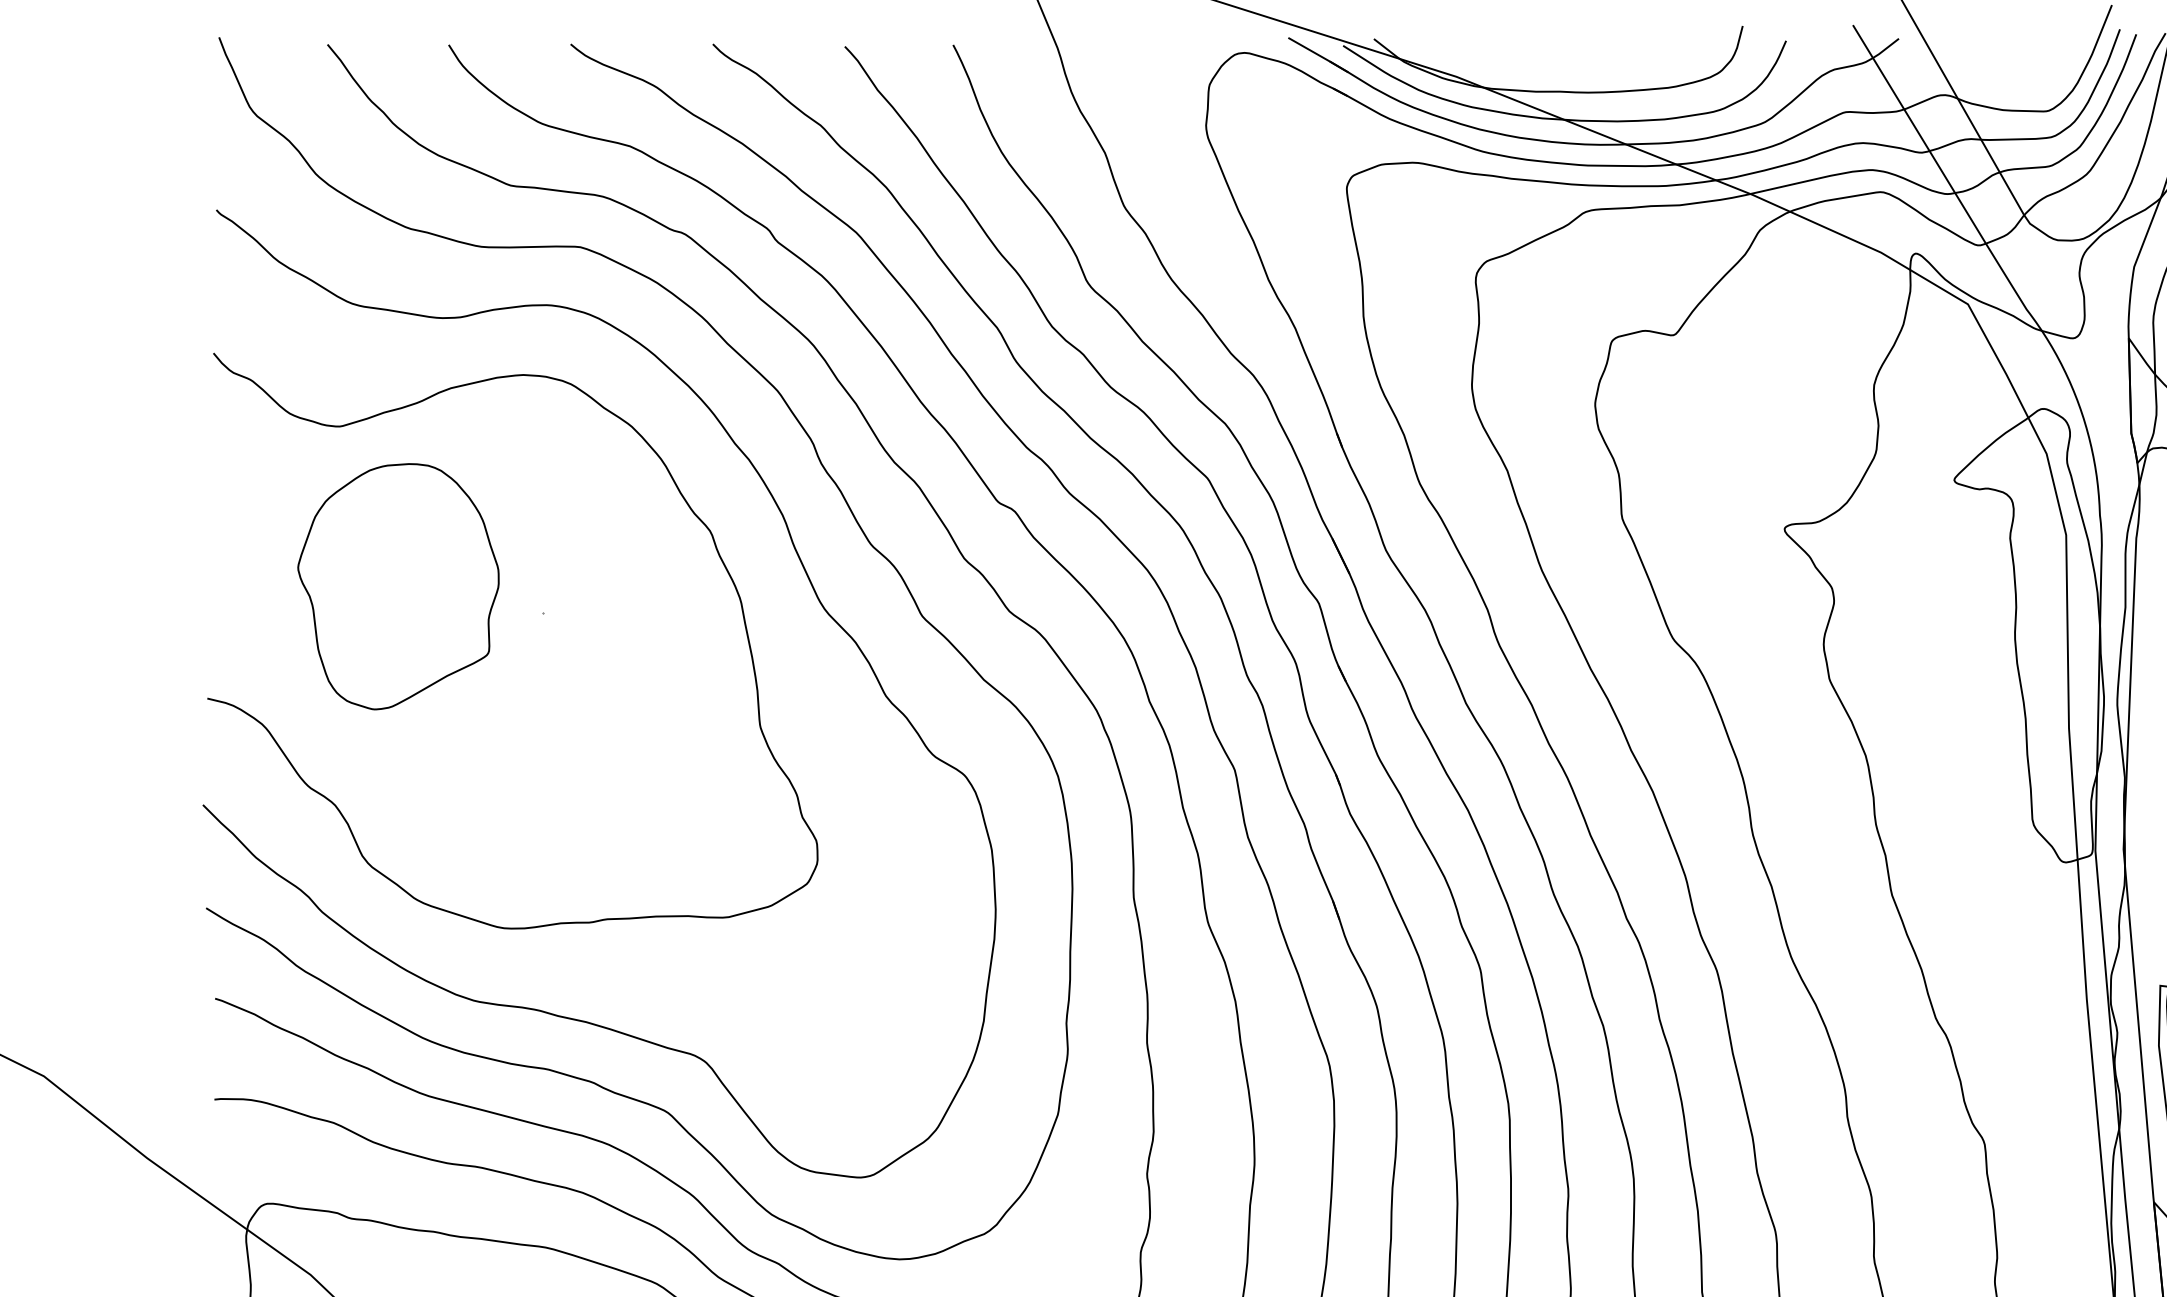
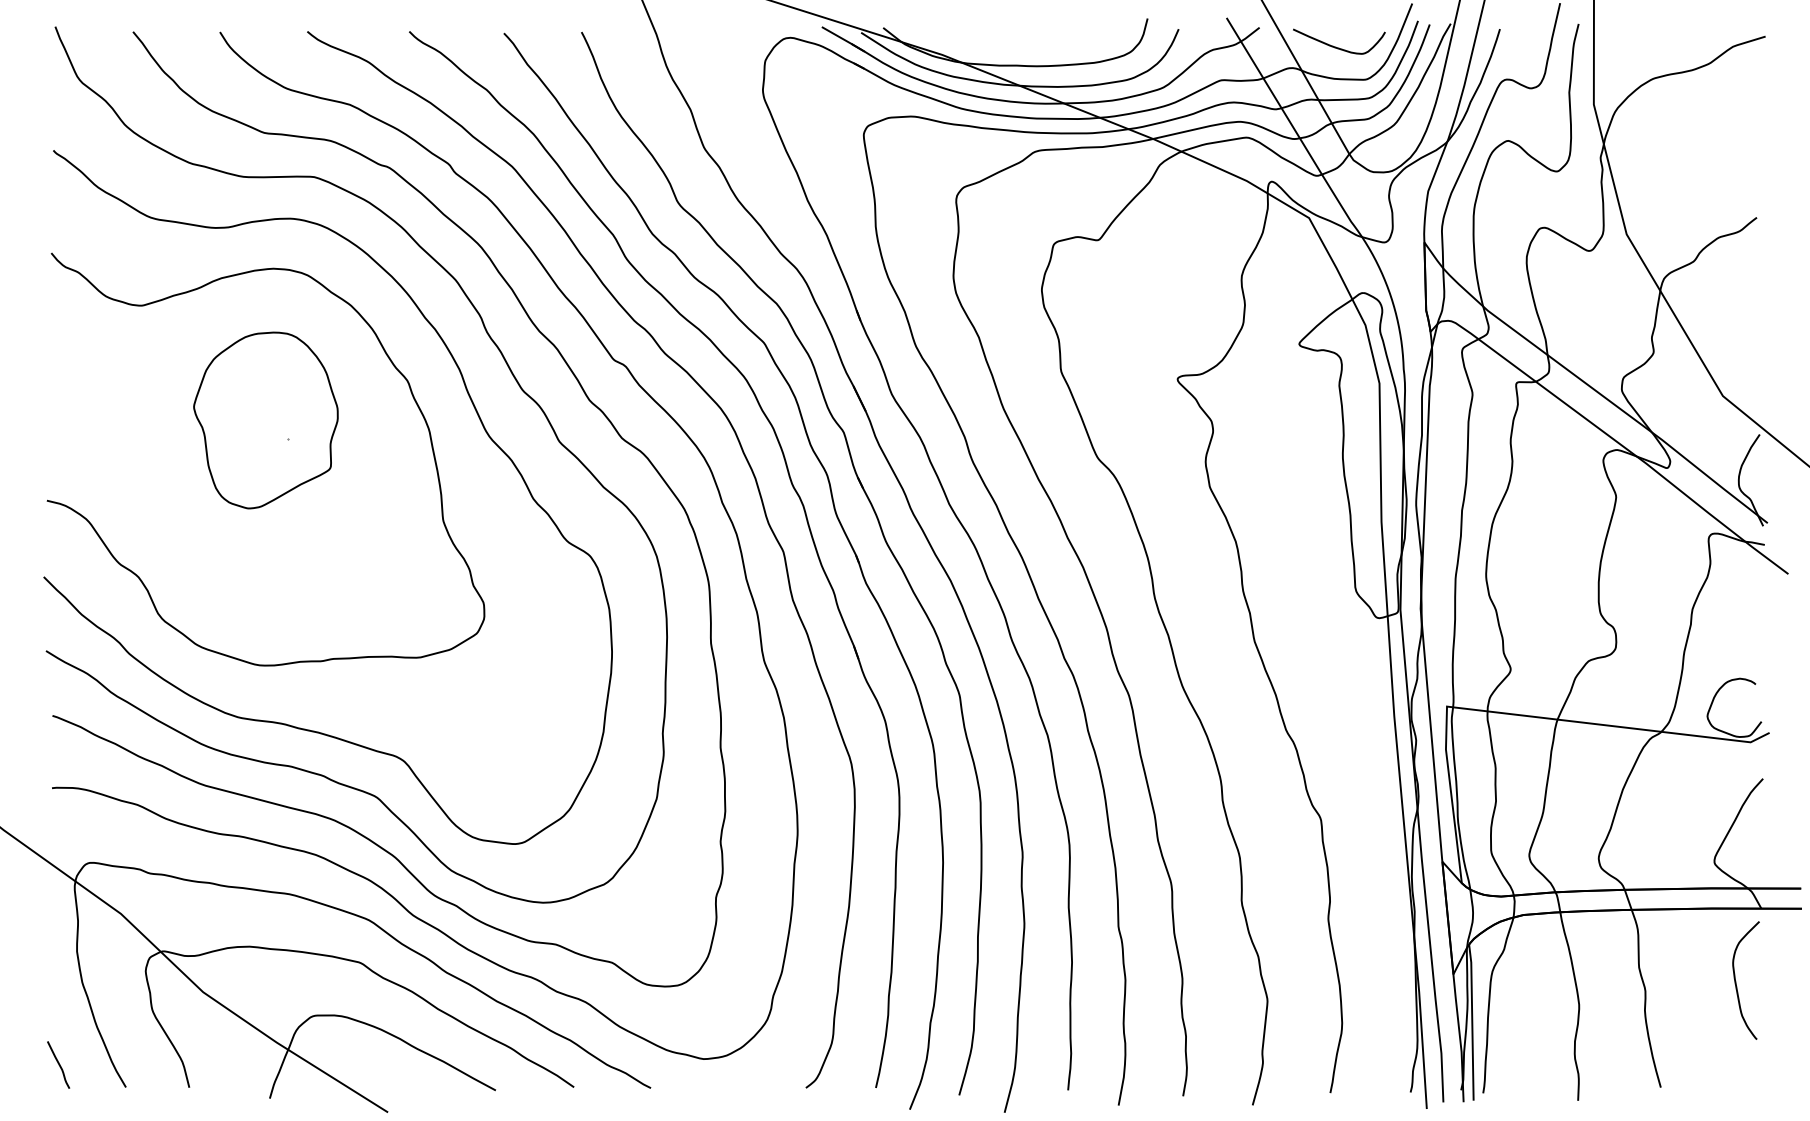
curve: (2010, 66) -> (1339, 47), added
part: (397, 586) -> (265, 420), moved

